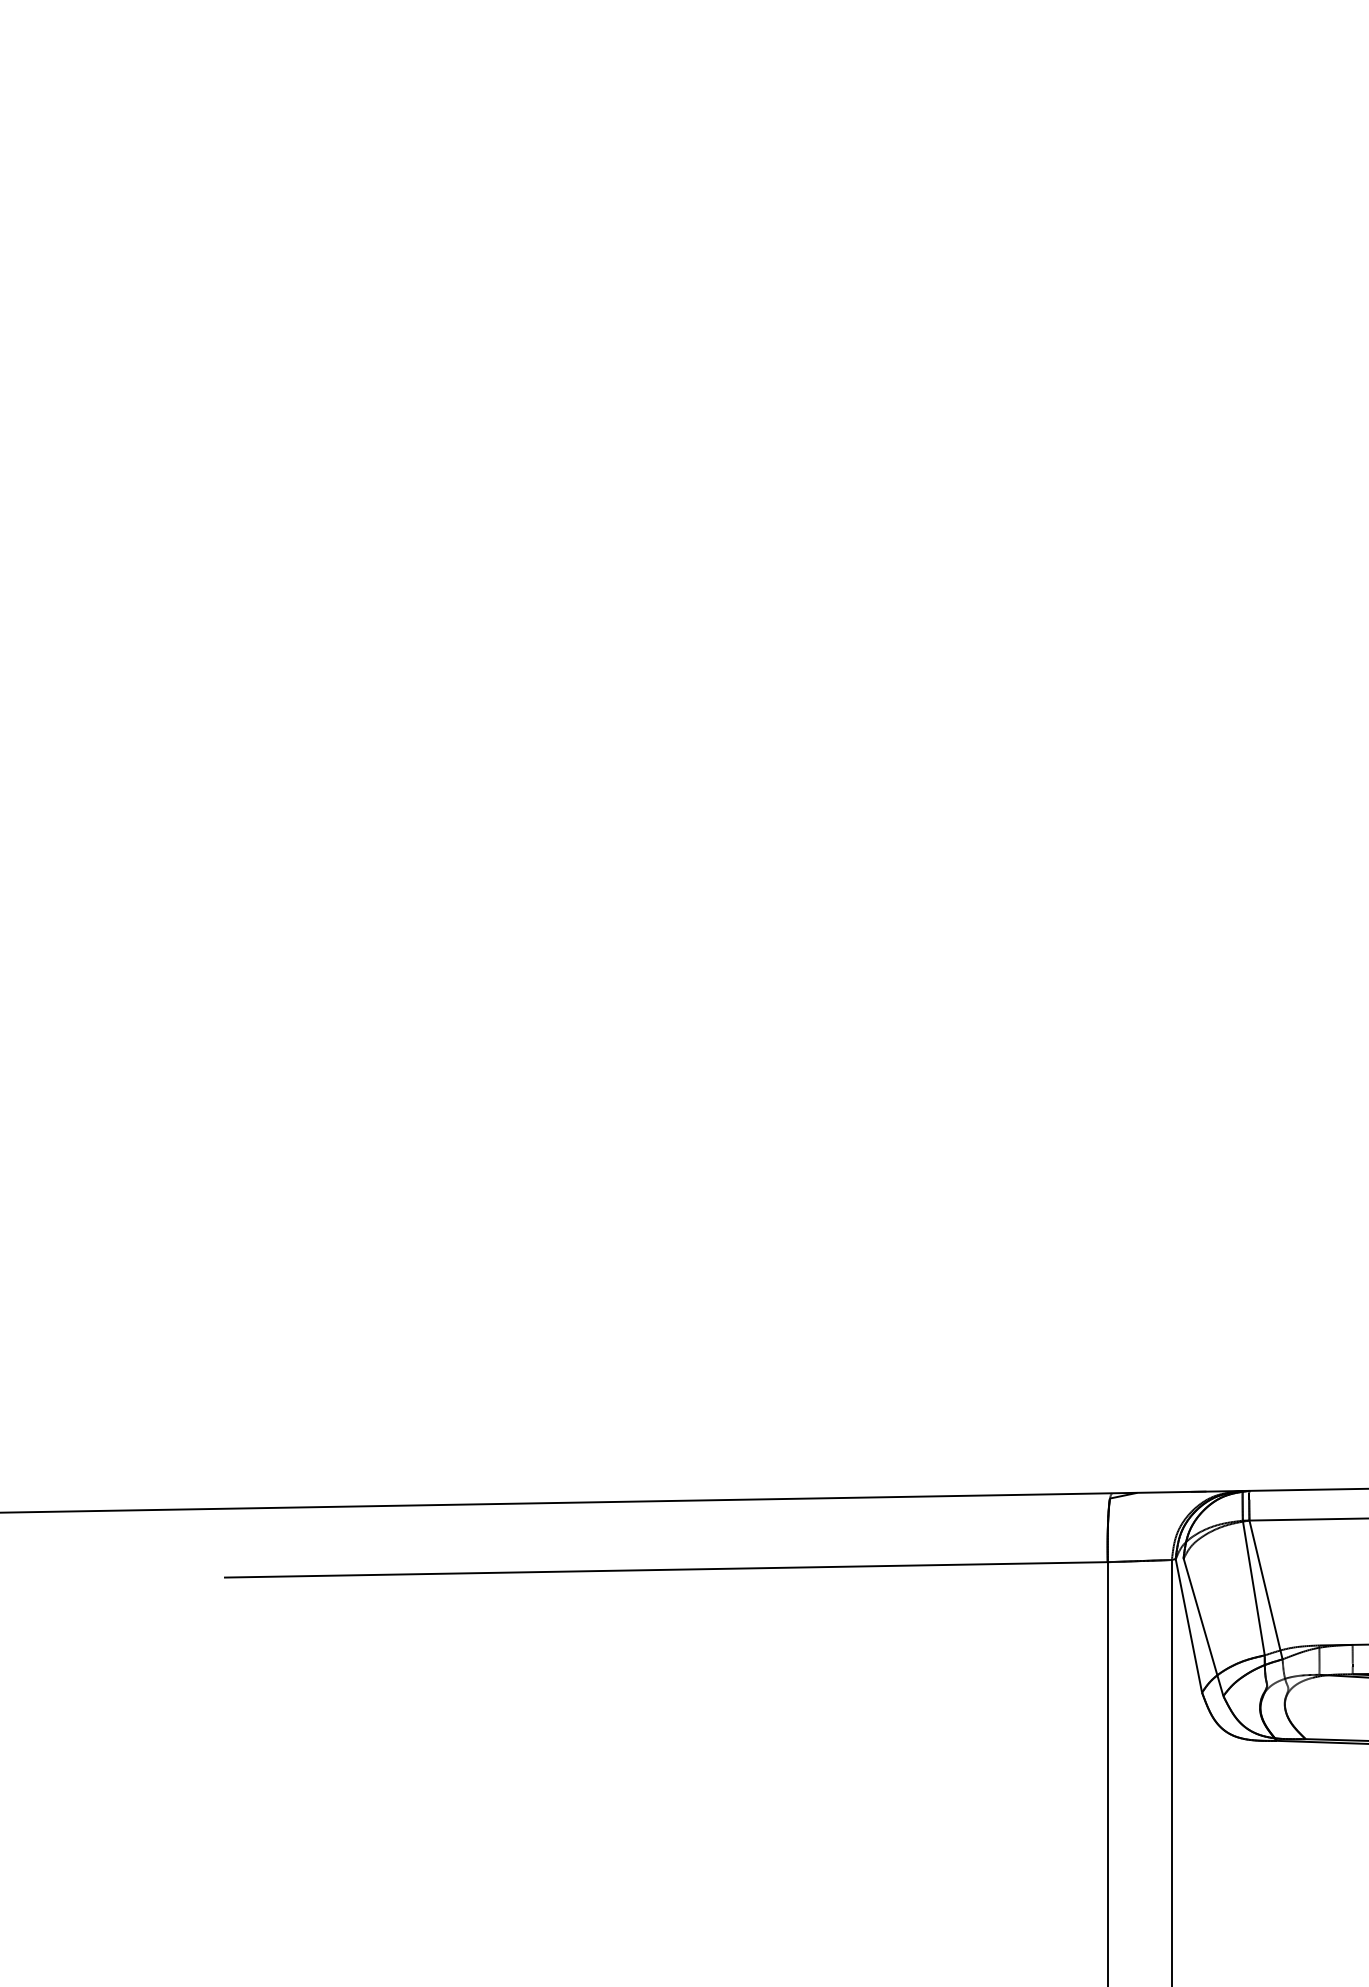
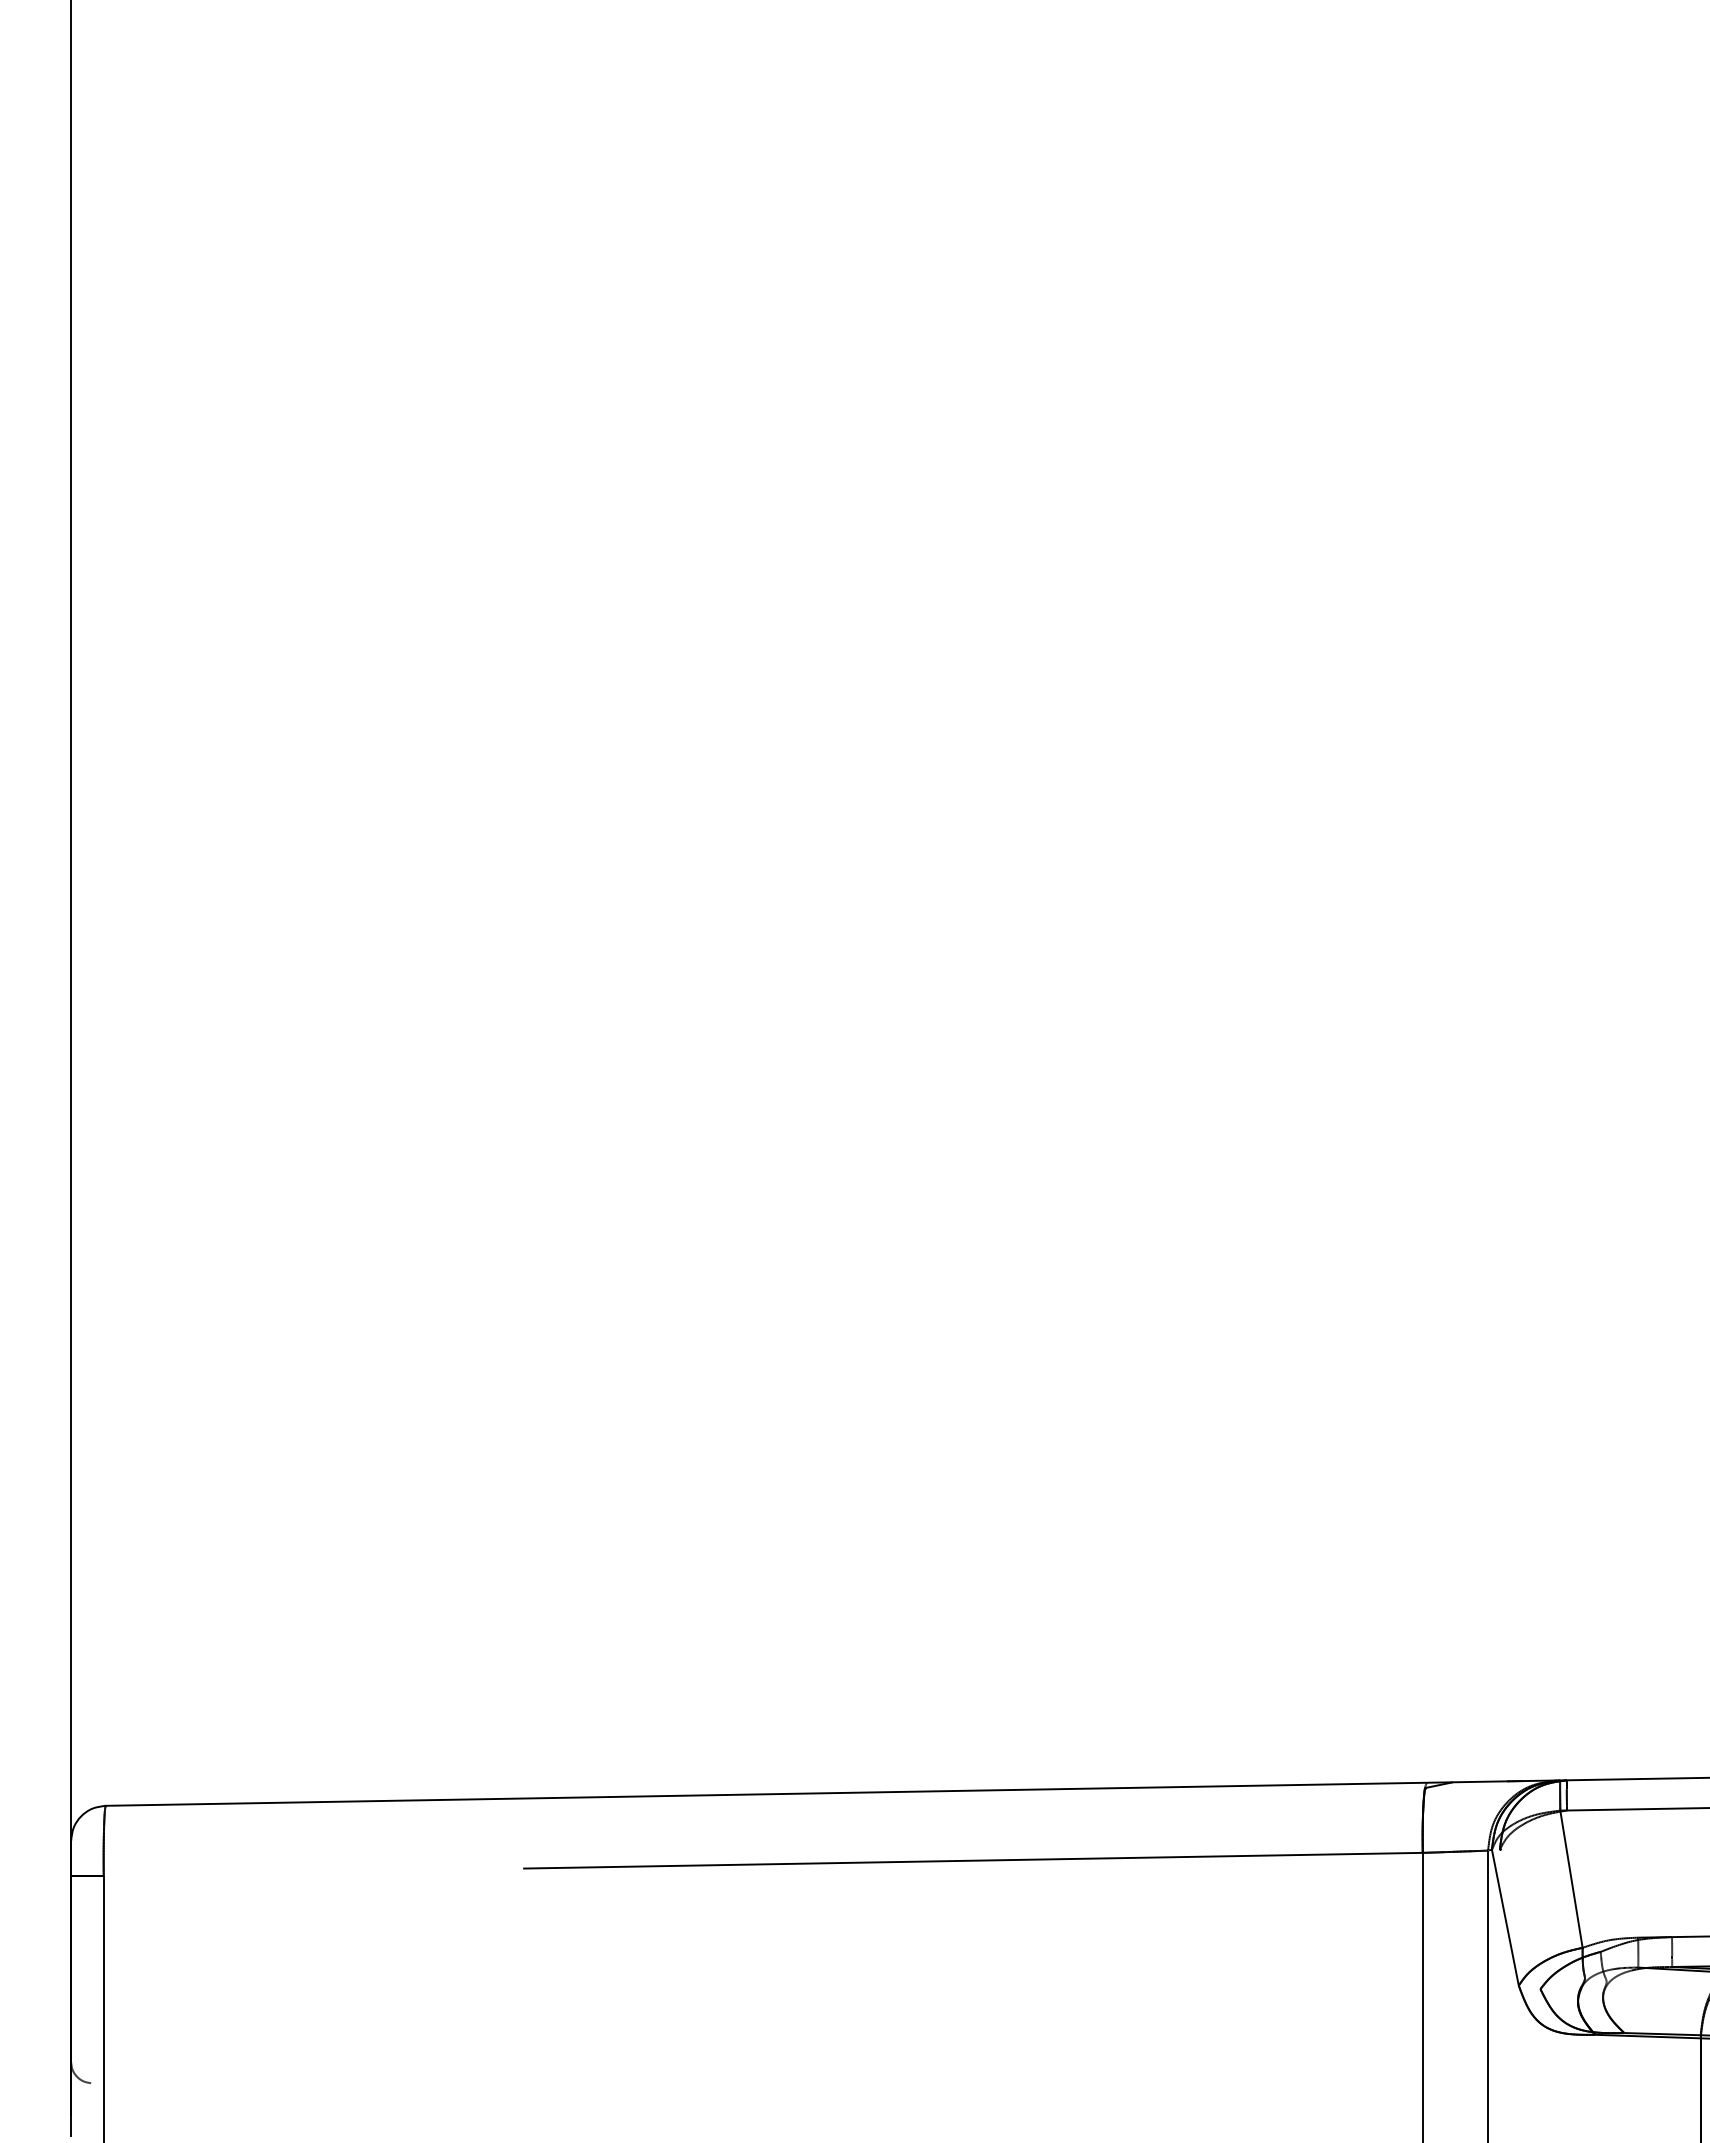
line: (1265, 1589) -> (1583, 1880), removed
line: (1203, 1627) -> (1520, 1919), removed

